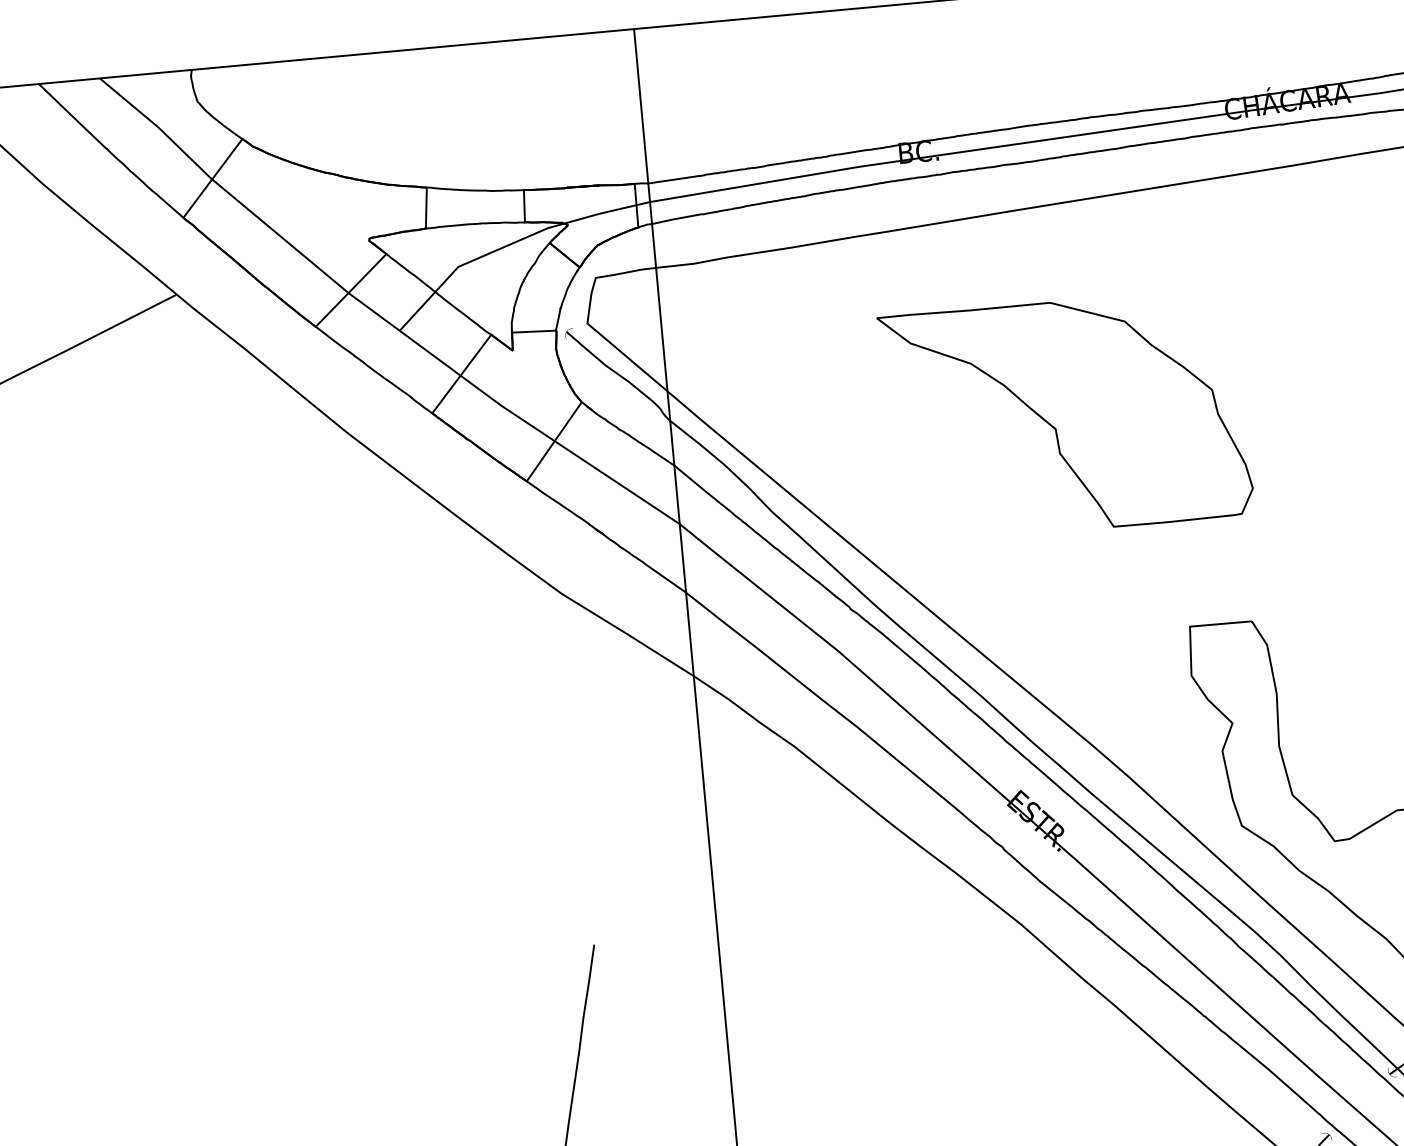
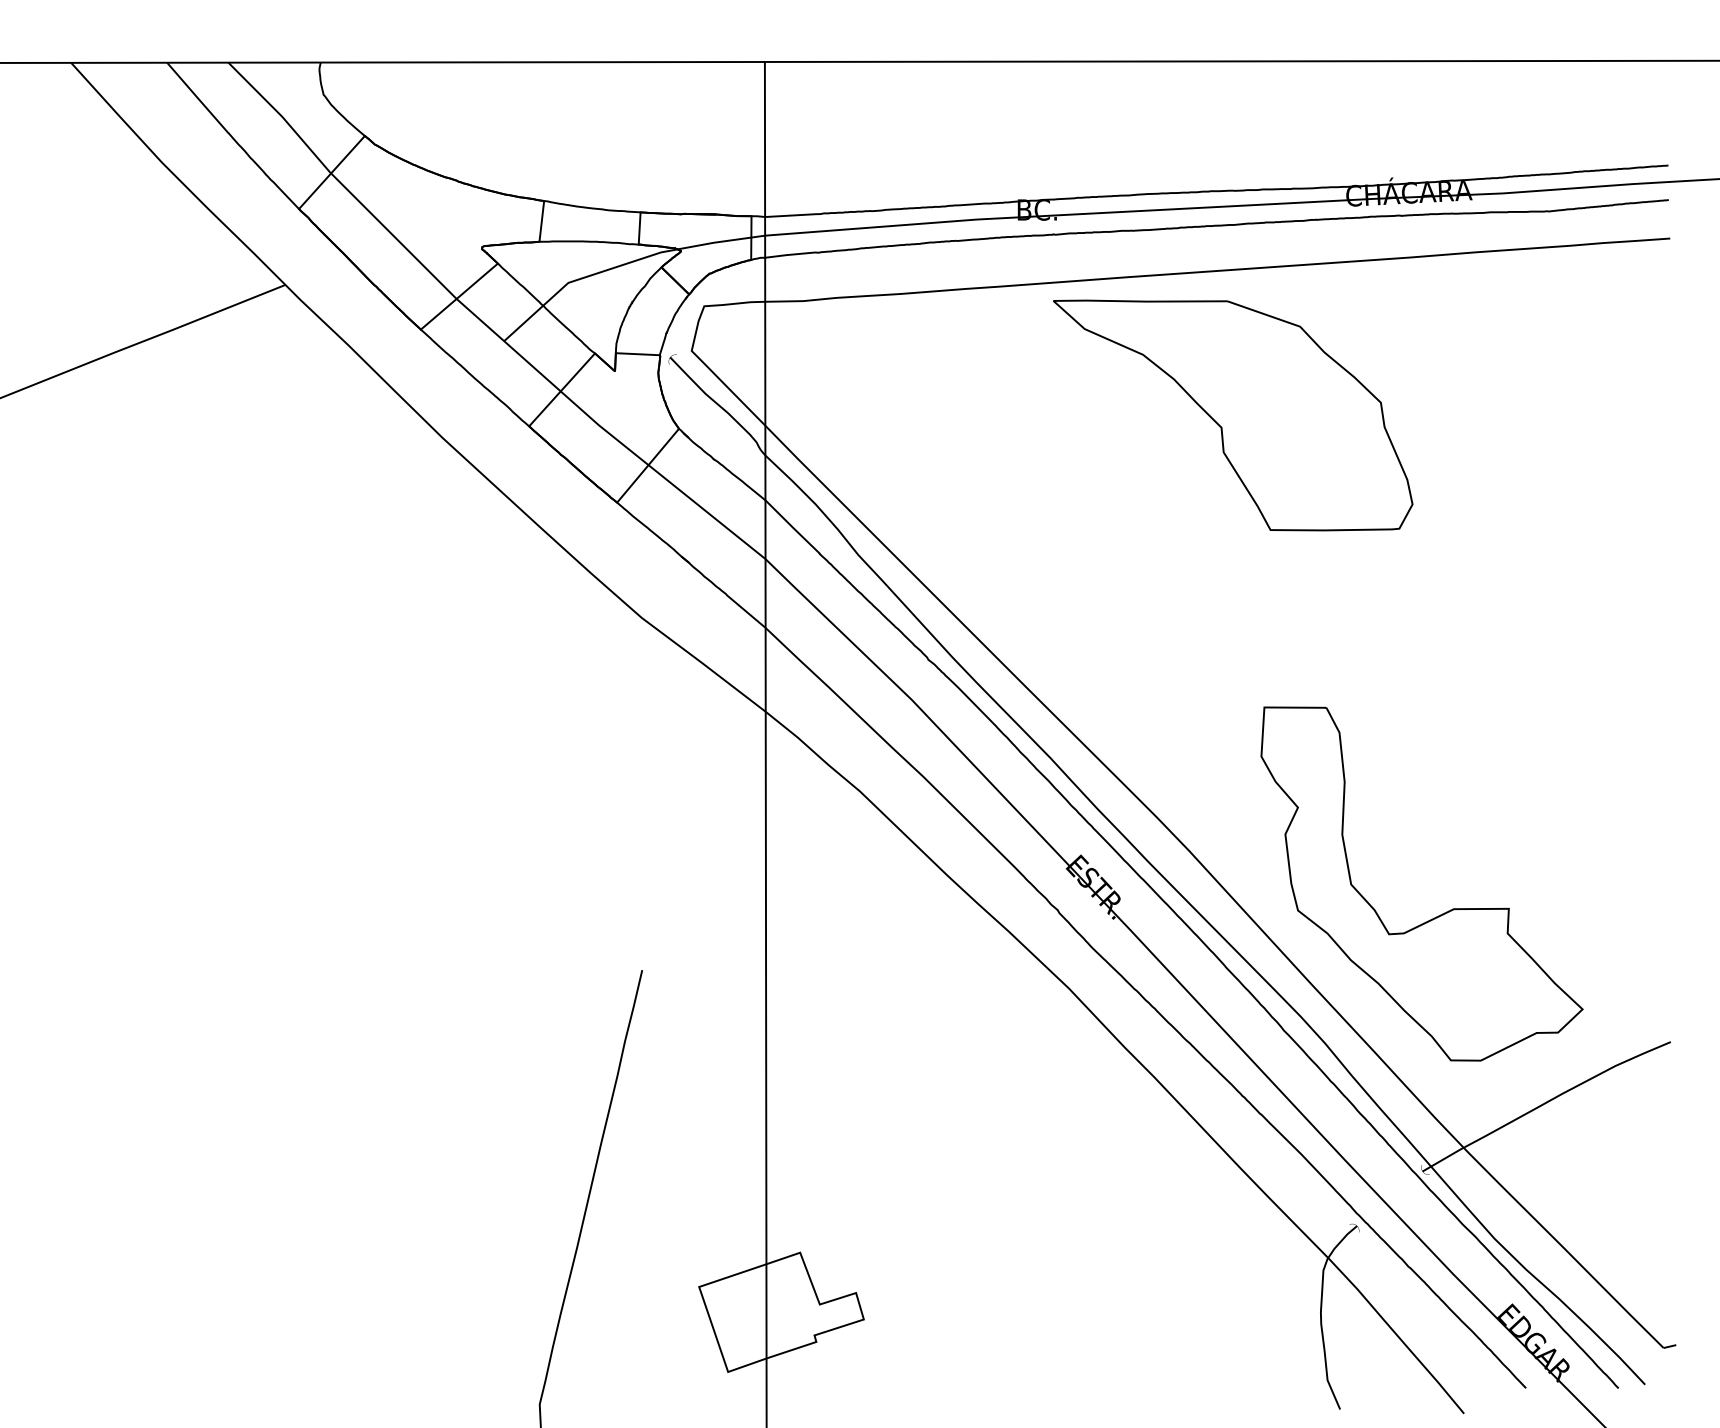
part: (1066, 416) -> (1233, 415), moved

